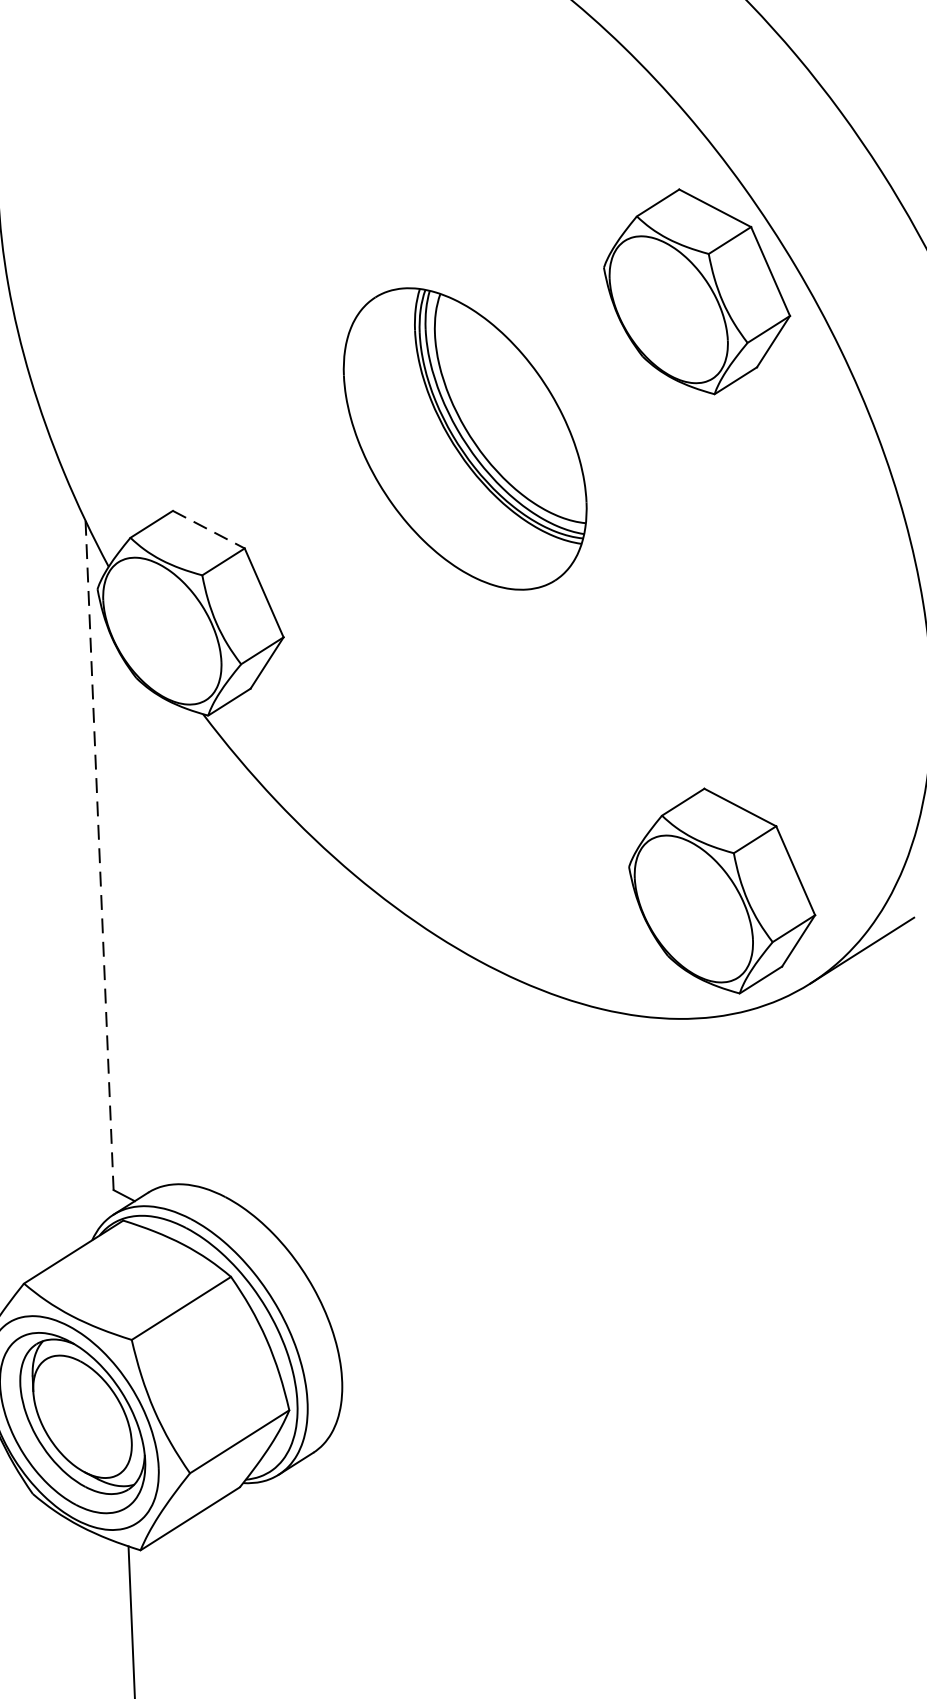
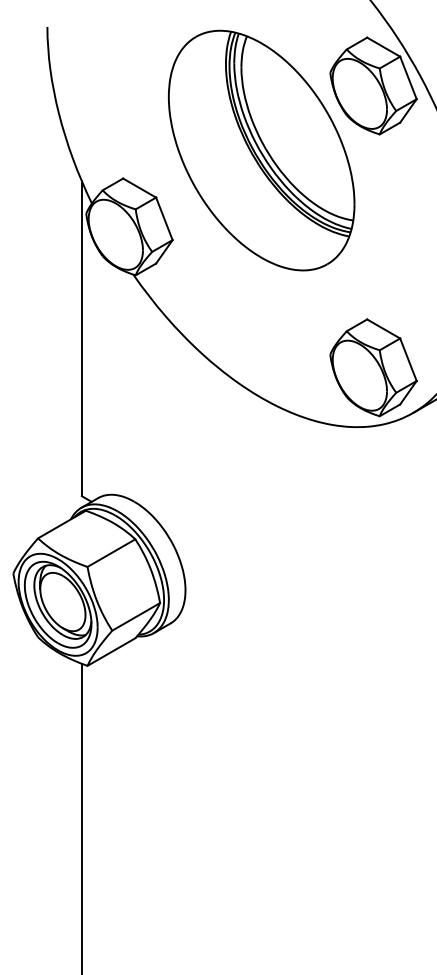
part: (464, 438) -> (261, 150), size x1.67
line: (210, 530) -> (140, 188), dashed -> solid
line: (98, 856) -> (81, 339), dashed -> solid

